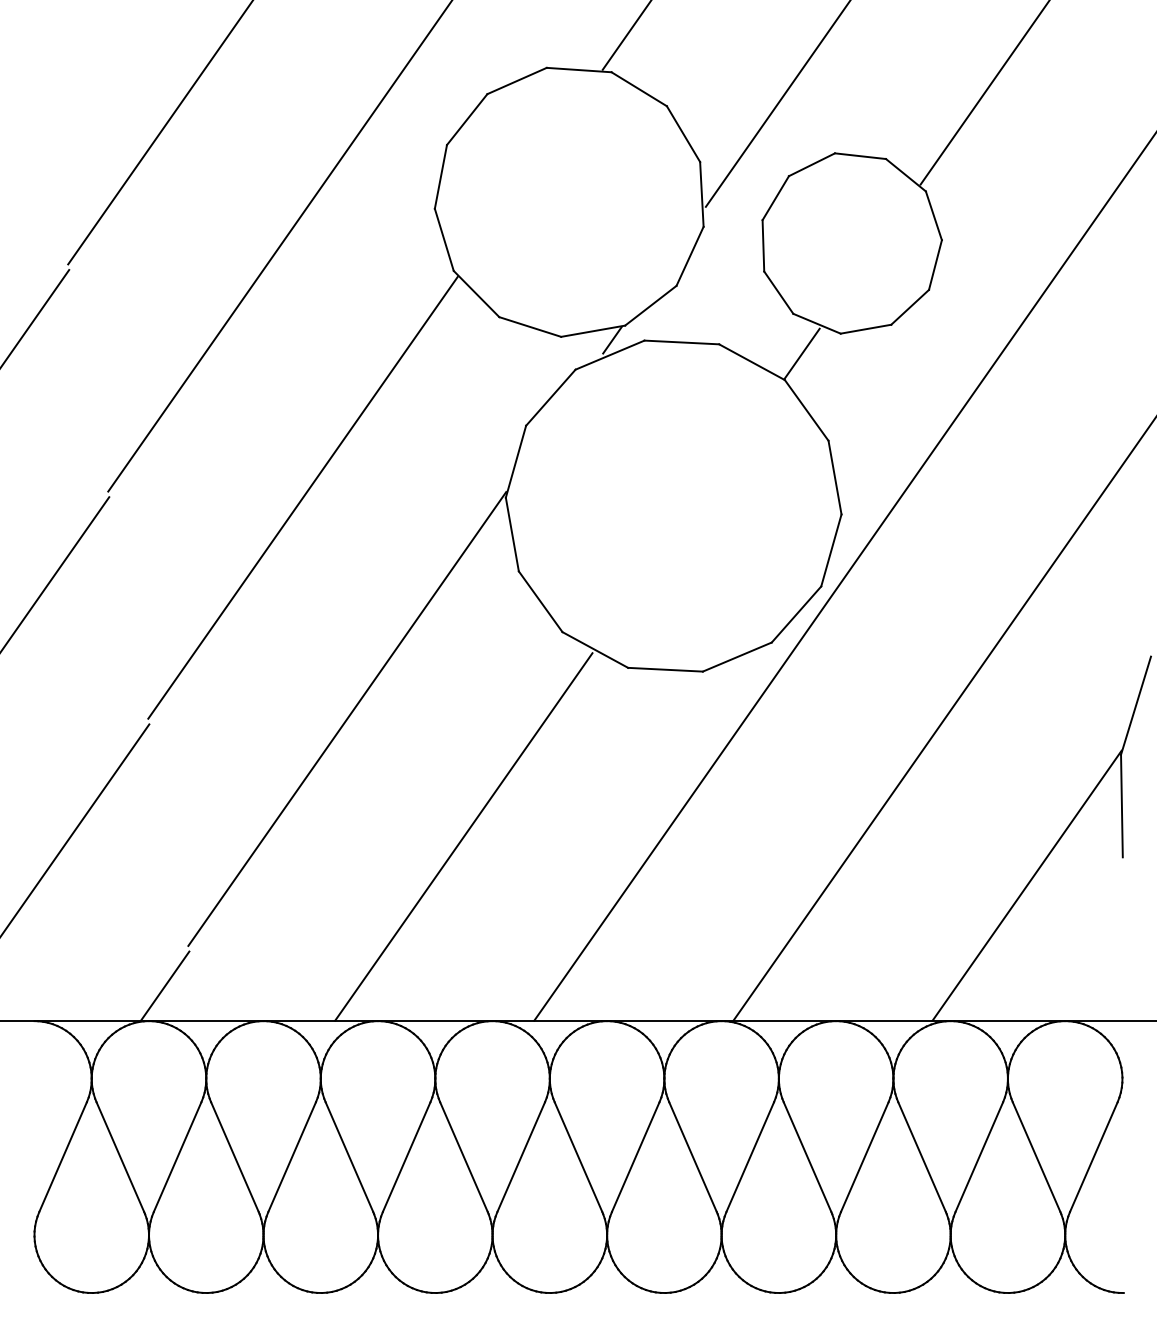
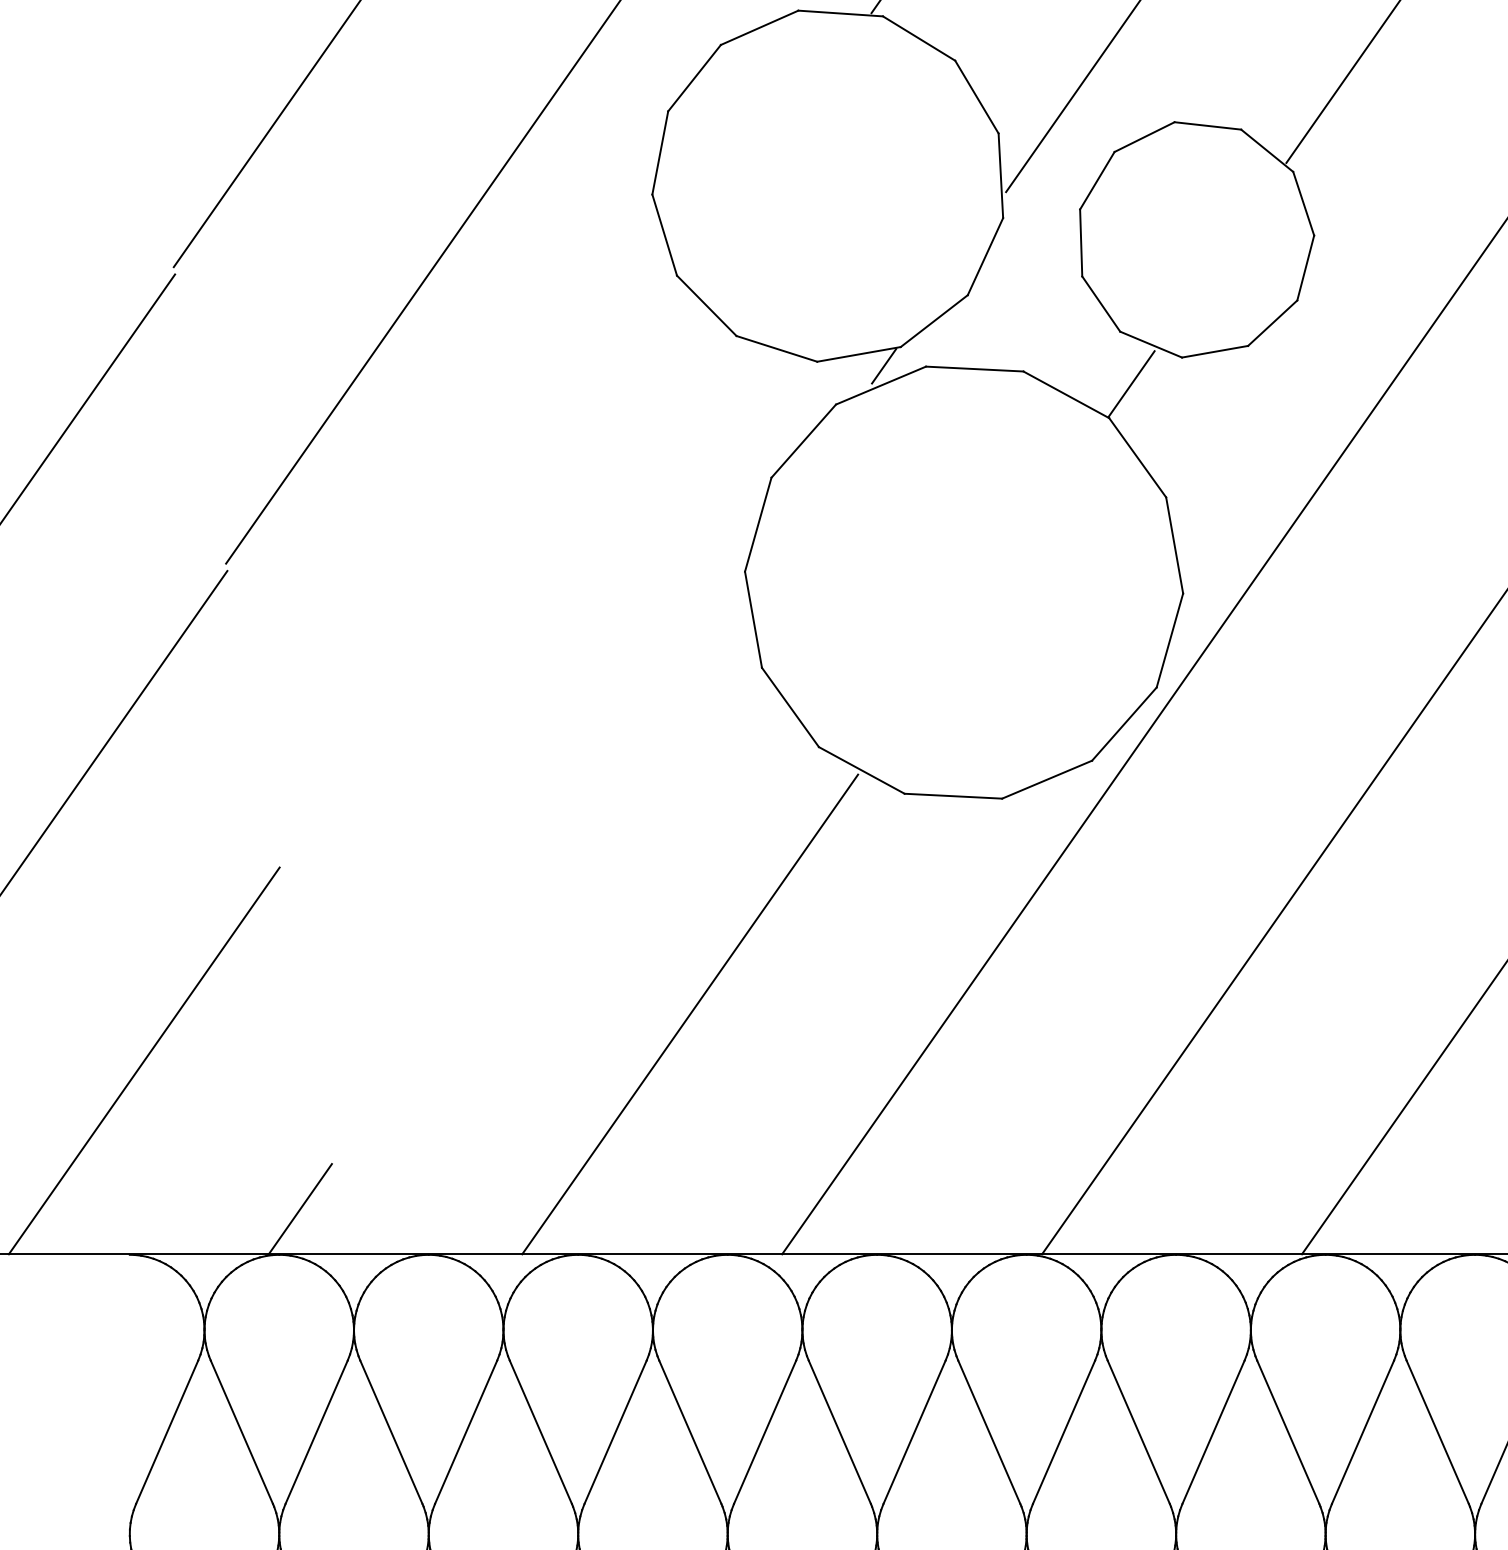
line: (302, 497) -> (479, 571), removed
line: (347, 718) -> (538, 859), removed

